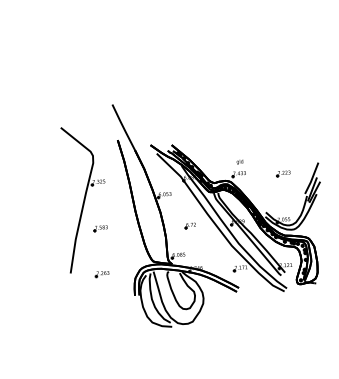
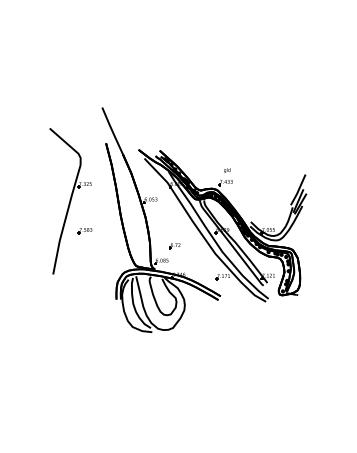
part: (282, 174) -> (269, 184), removed
part: (190, 226) -> (174, 246), moved
part: (102, 274) -> (84, 276), removed

